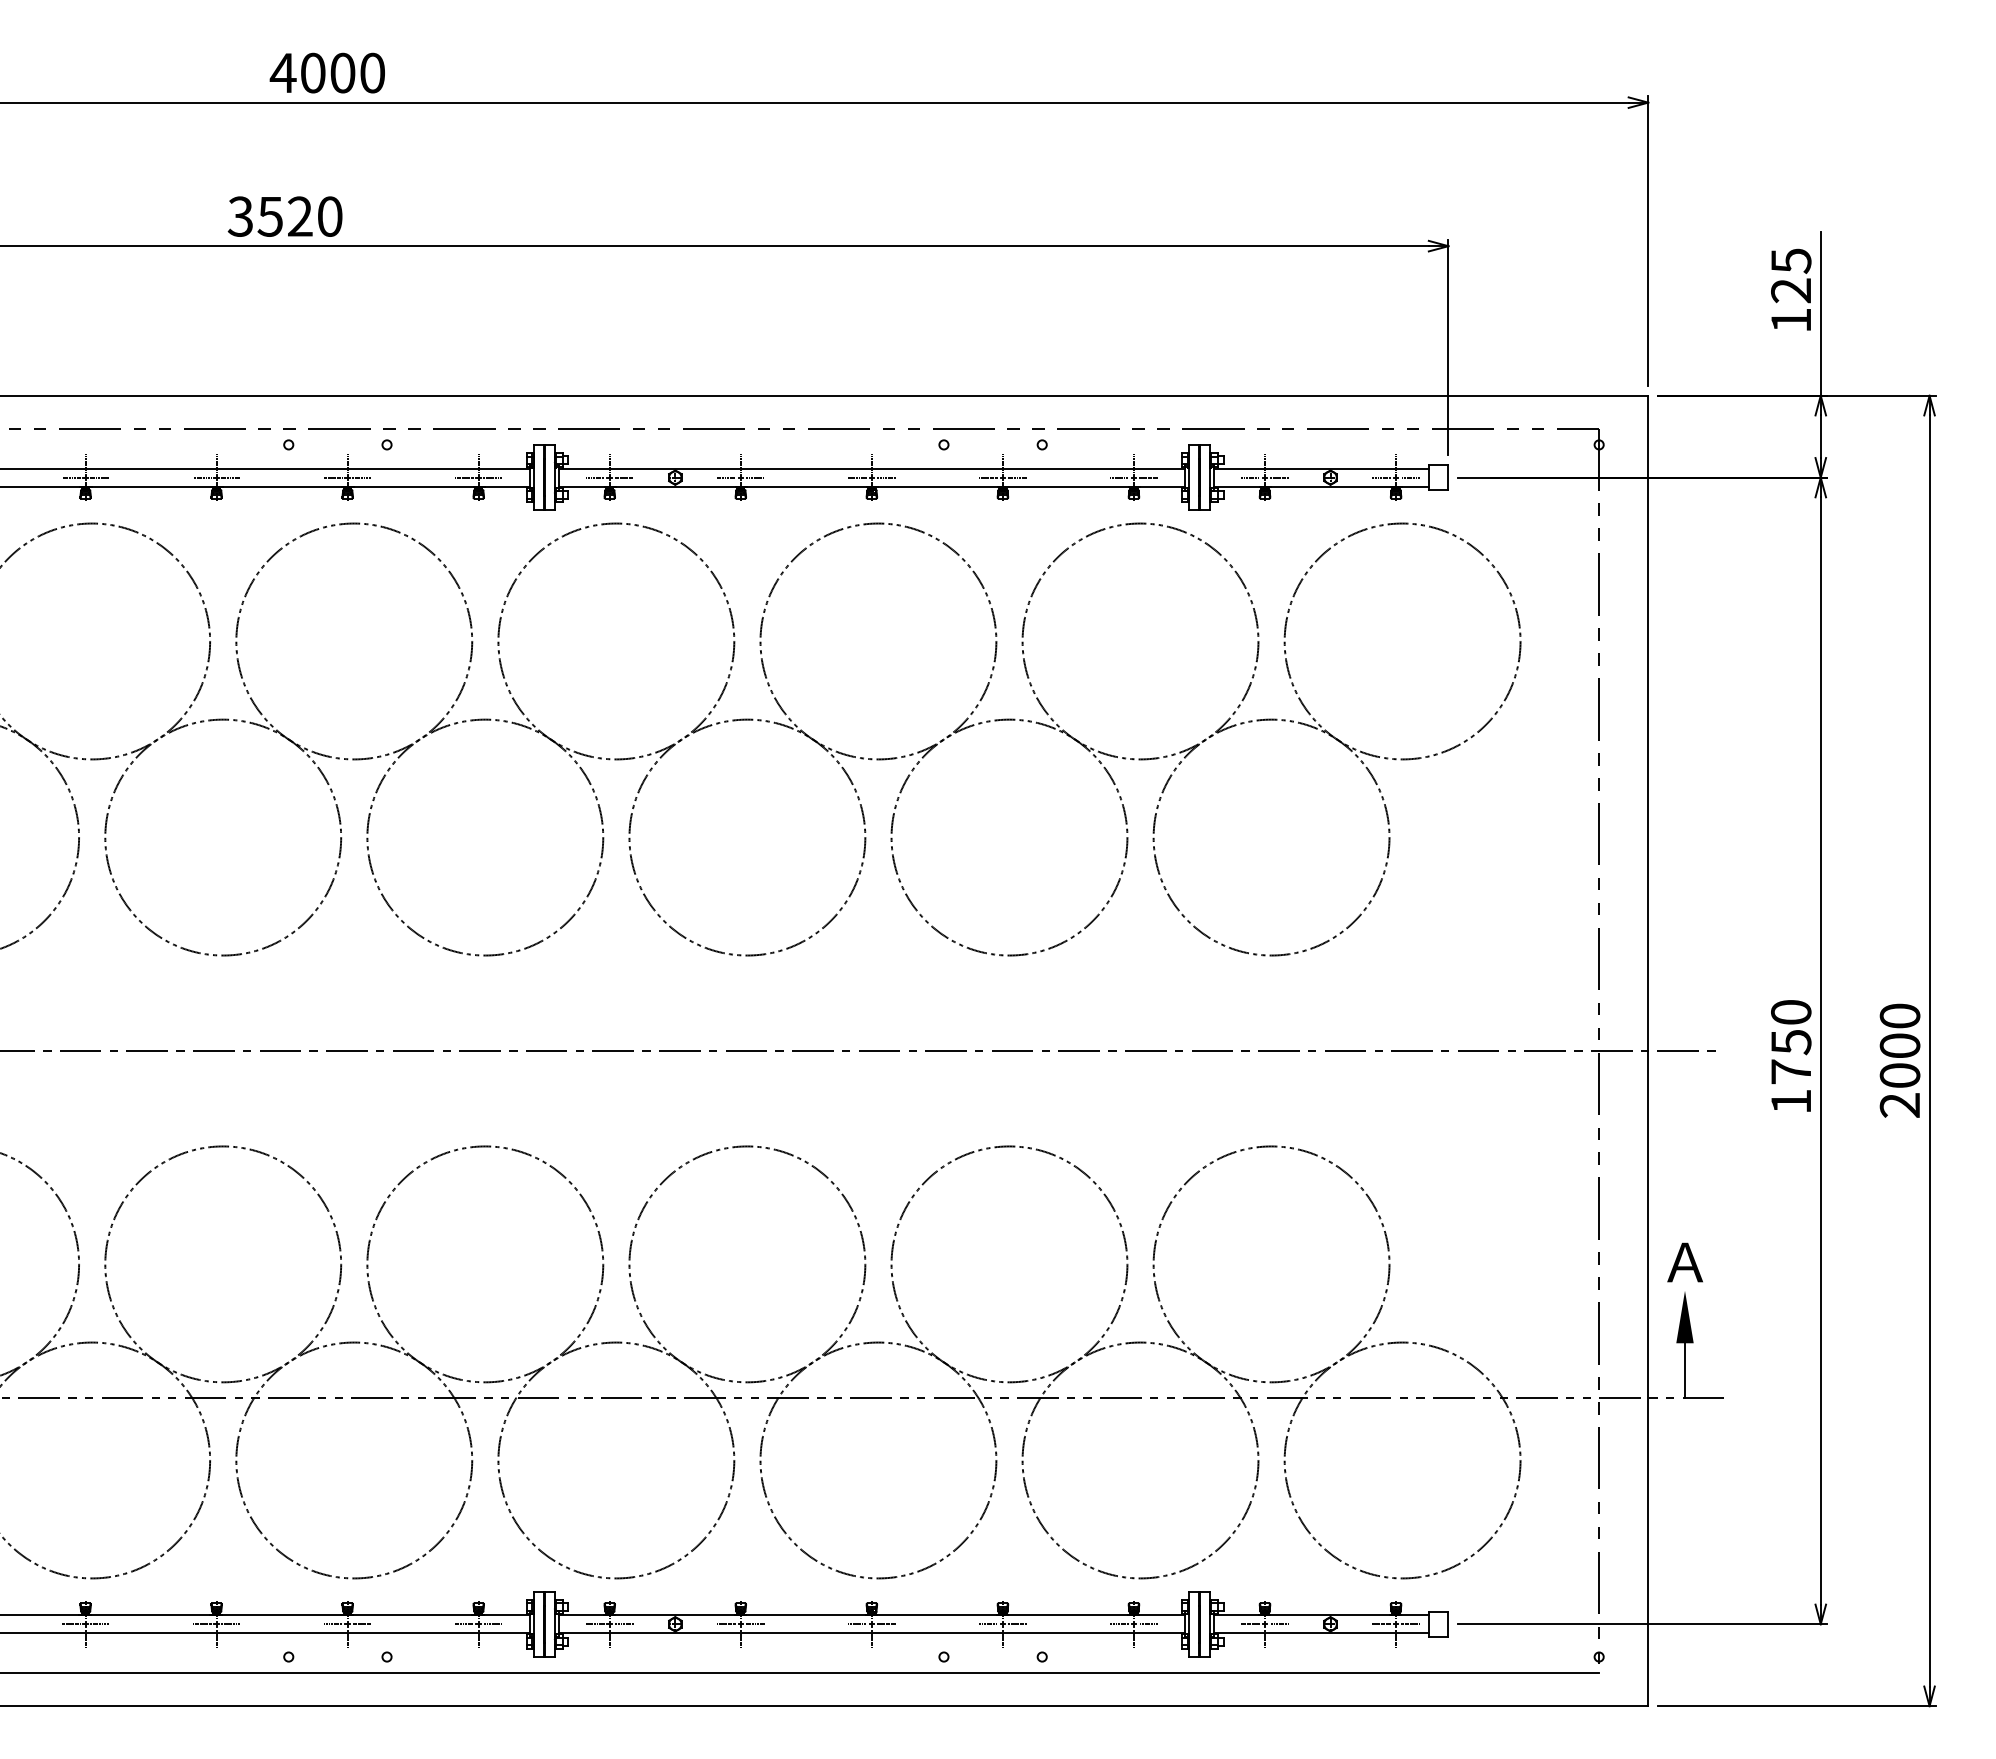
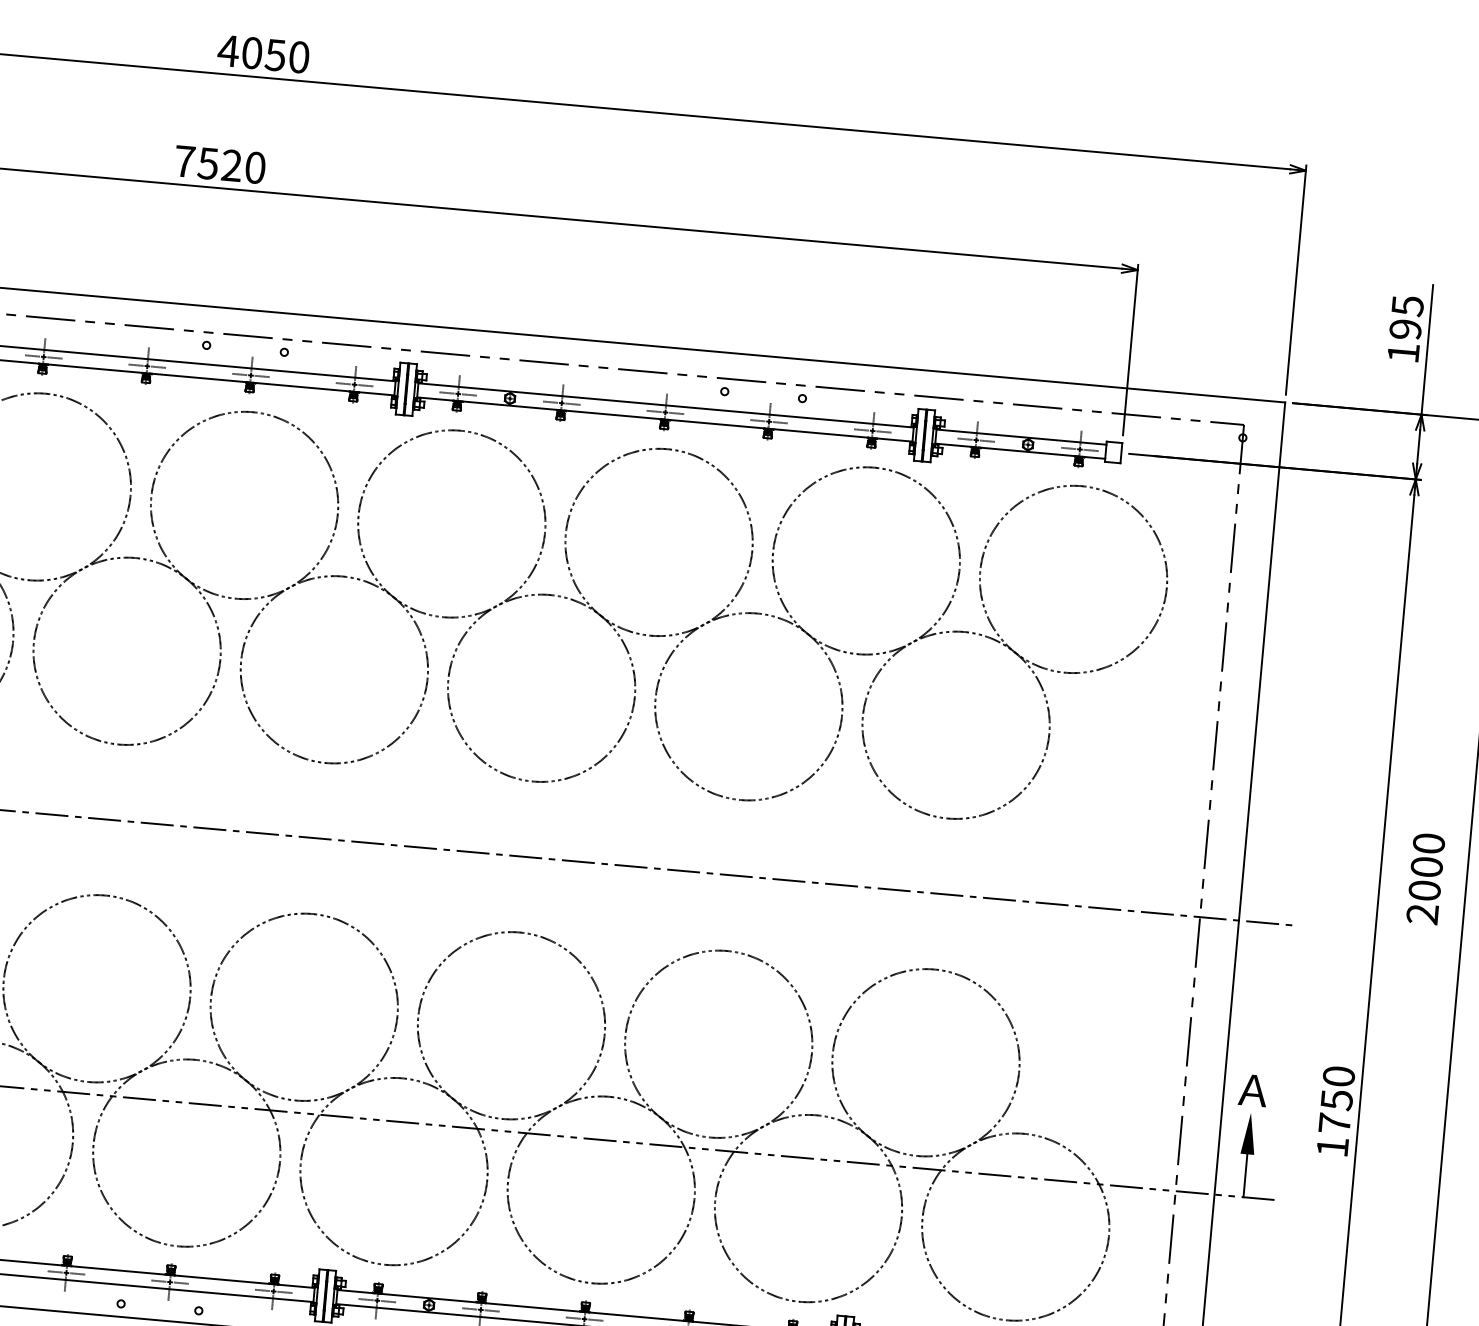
text: (342, 72) -> (275, 54), 4000 -> 4050
text: (240, 216) -> (184, 161), 3520 -> 7520
text: (1791, 290) -> (1405, 329), 125 -> 195
text: (1791, 1055) -> (1336, 1110), moved
text: (1899, 1060) -> (1425, 878), moved

